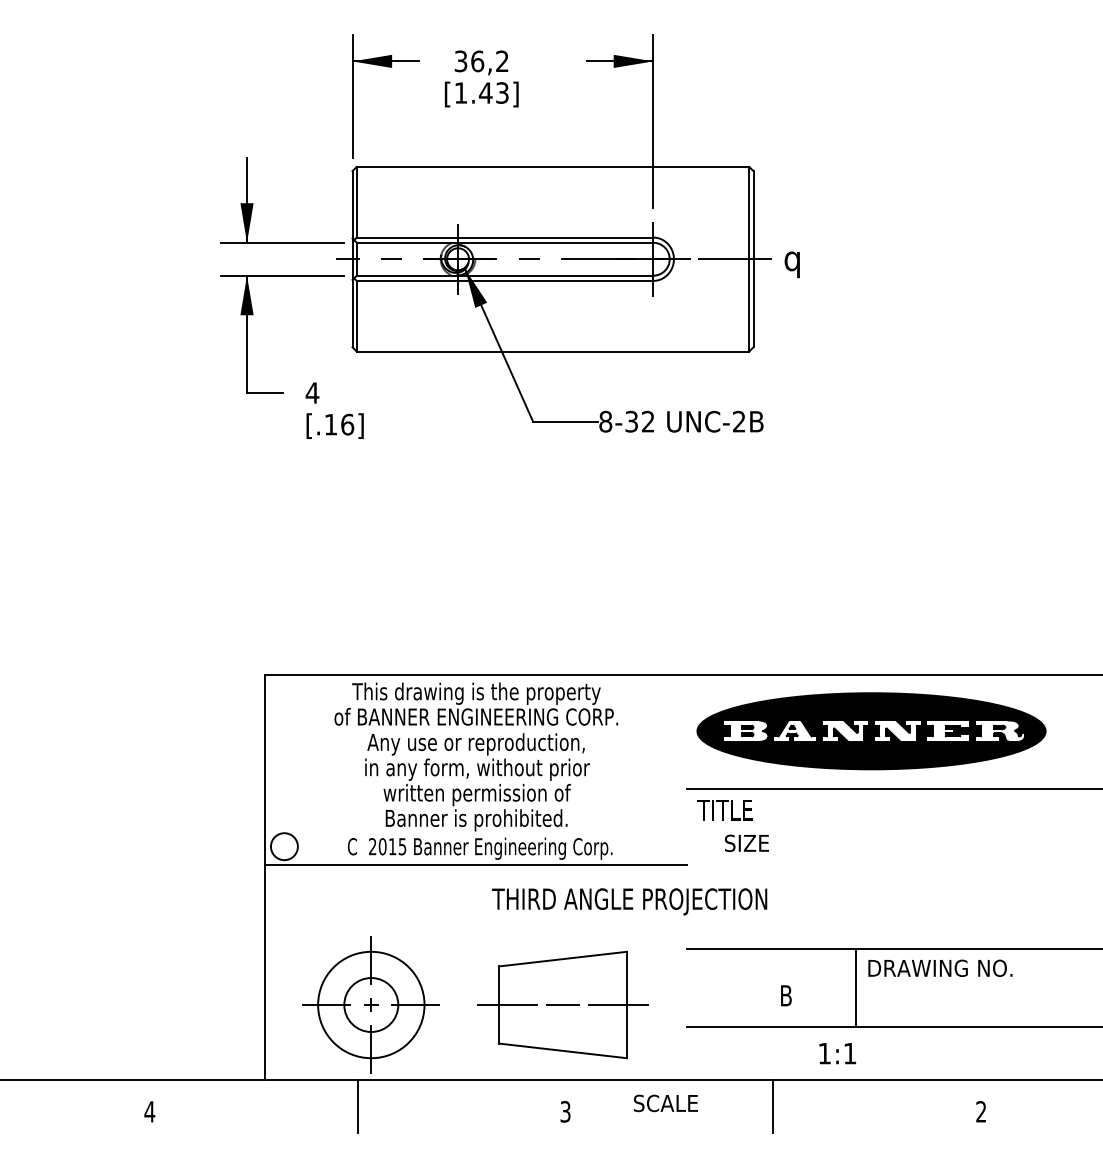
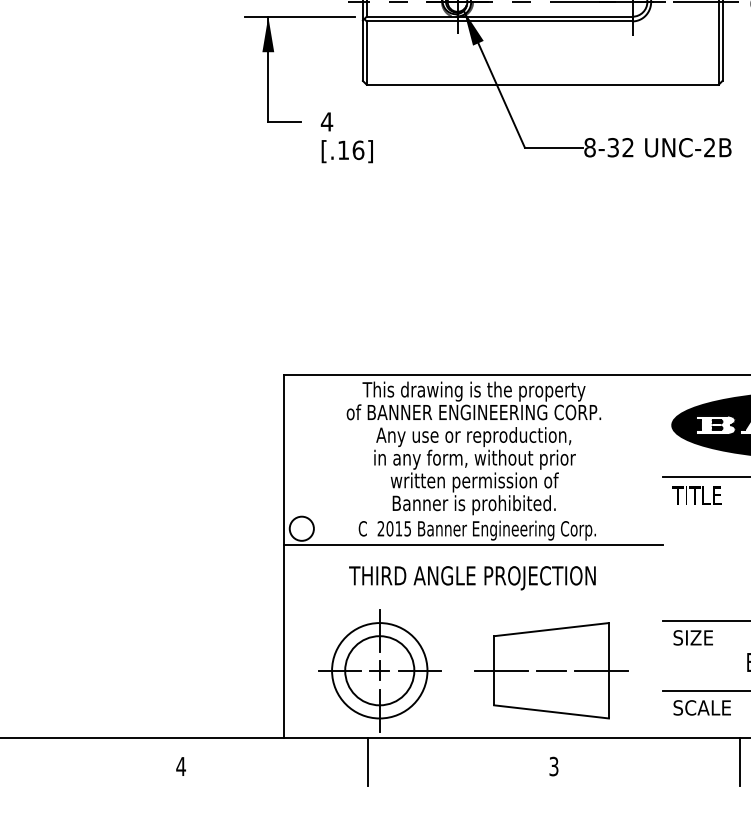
text: (746, 842) -> (692, 637), moved
text: (629, 901) -> (472, 577), moved
circle: (370, 1004) -> (379, 670), size x1.43
part: (371, 1004) -> (379, 670), size x1.67
text: (665, 1103) -> (701, 707), moved

